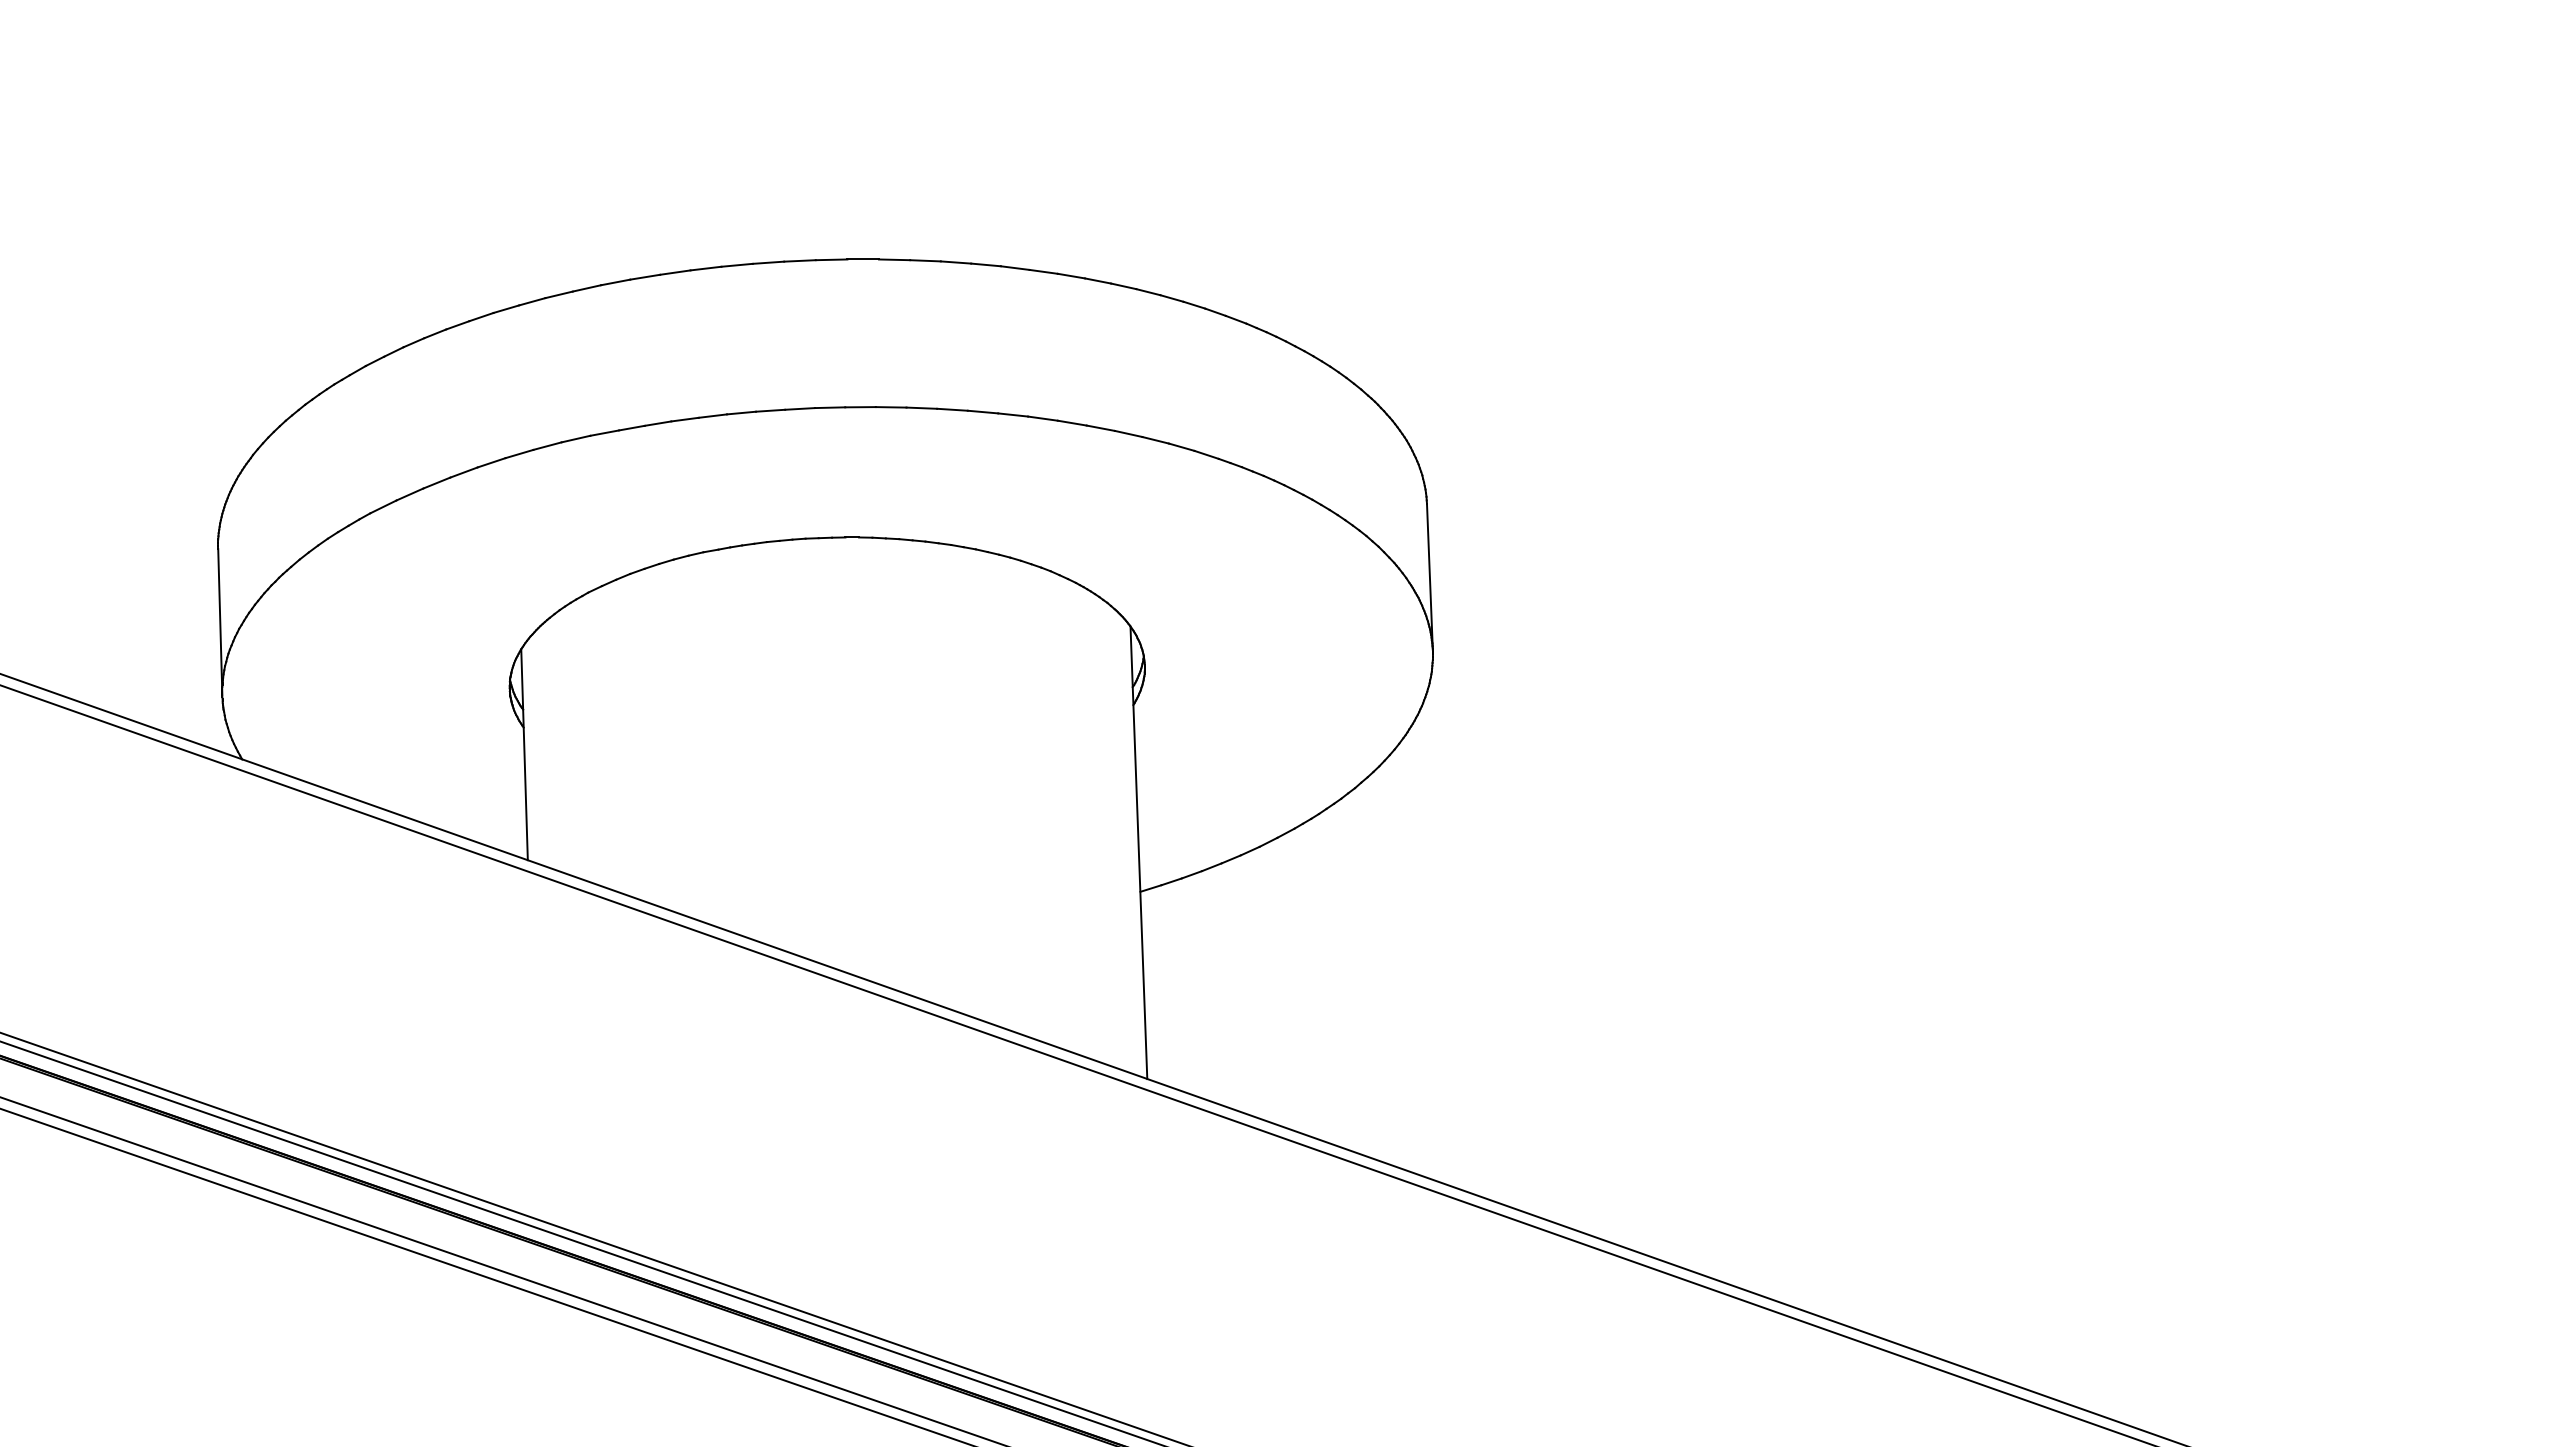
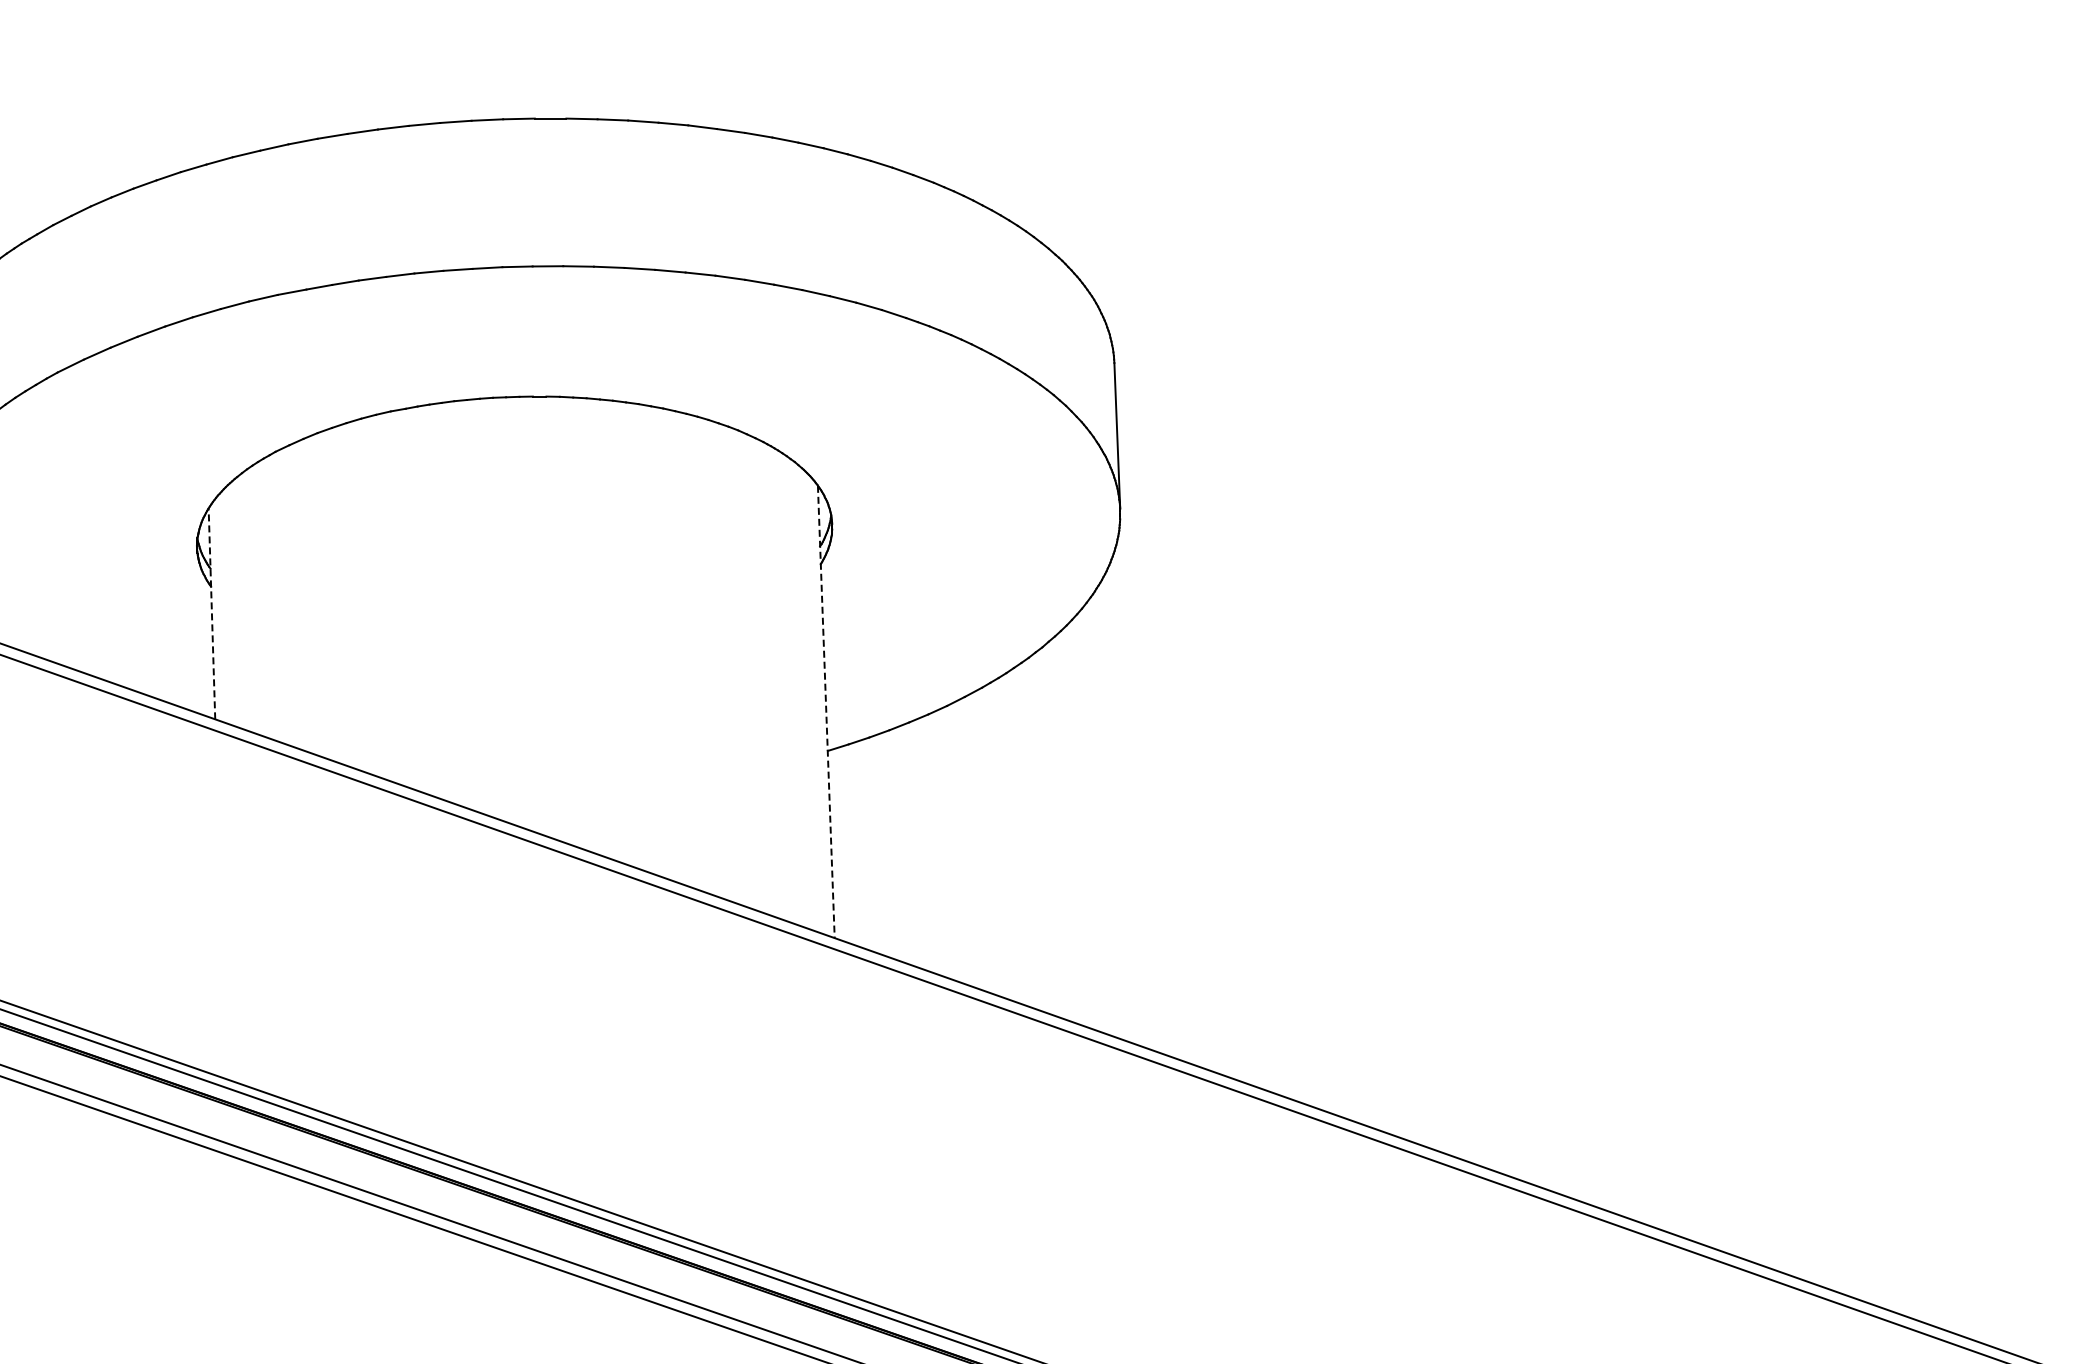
line: (524, 754) -> (211, 613), solid -> dashed
line: (1138, 853) -> (825, 712), solid -> dashed

